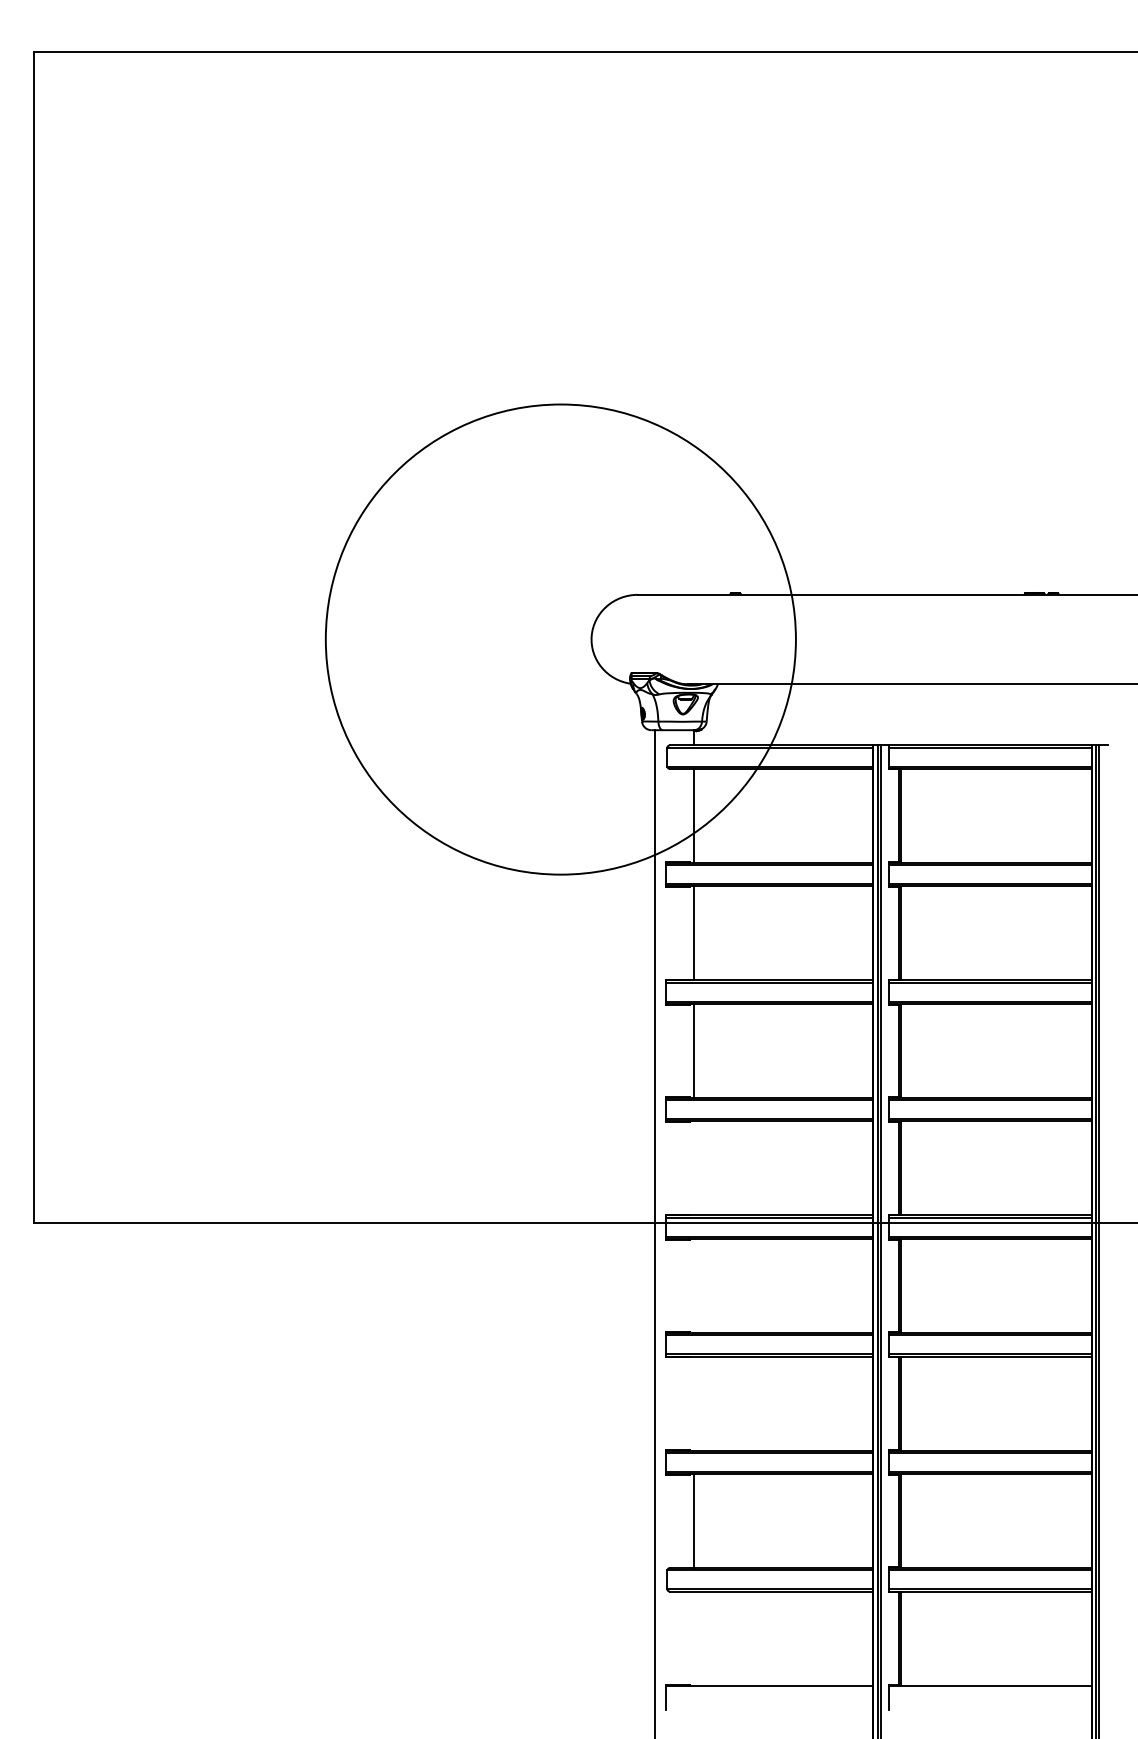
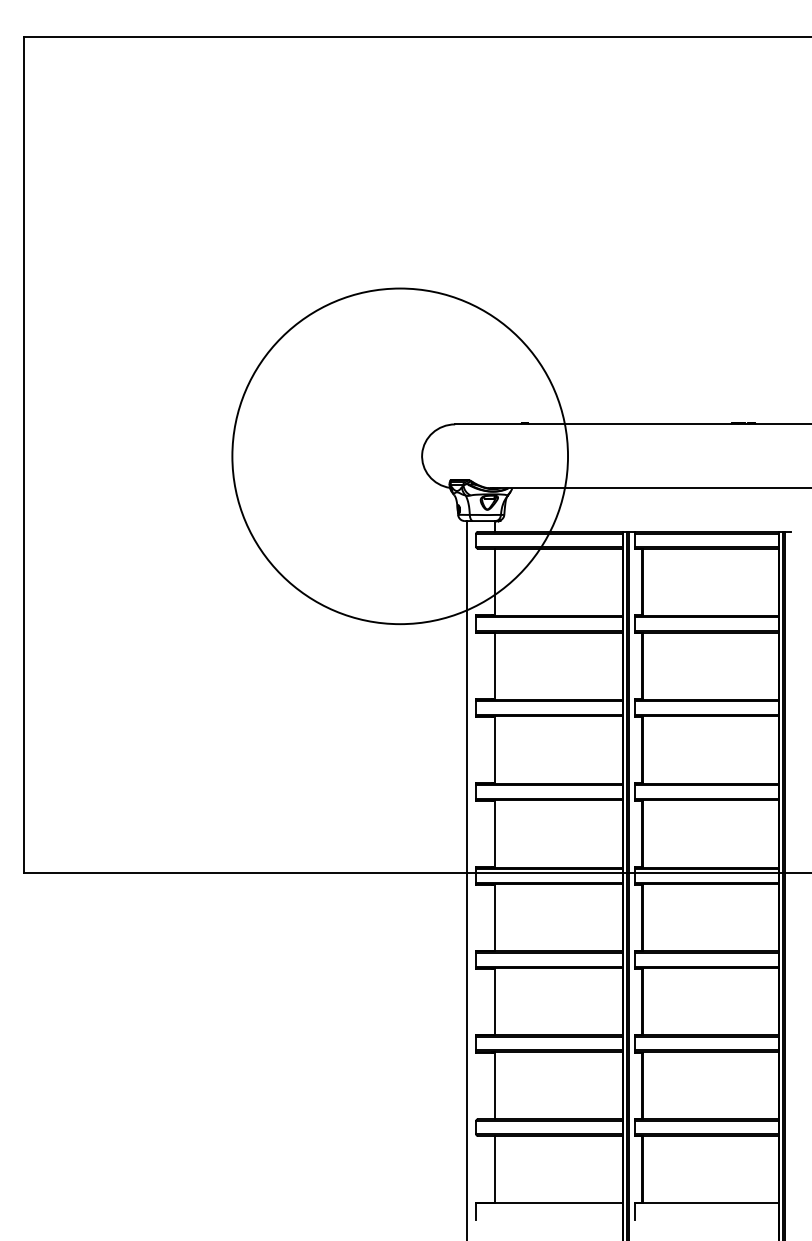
line: (694, 1168) -> (495, 833), added
line: (694, 1285) -> (495, 917), added
line: (694, 1403) -> (495, 1001), added
line: (694, 1638) -> (495, 1169), added

